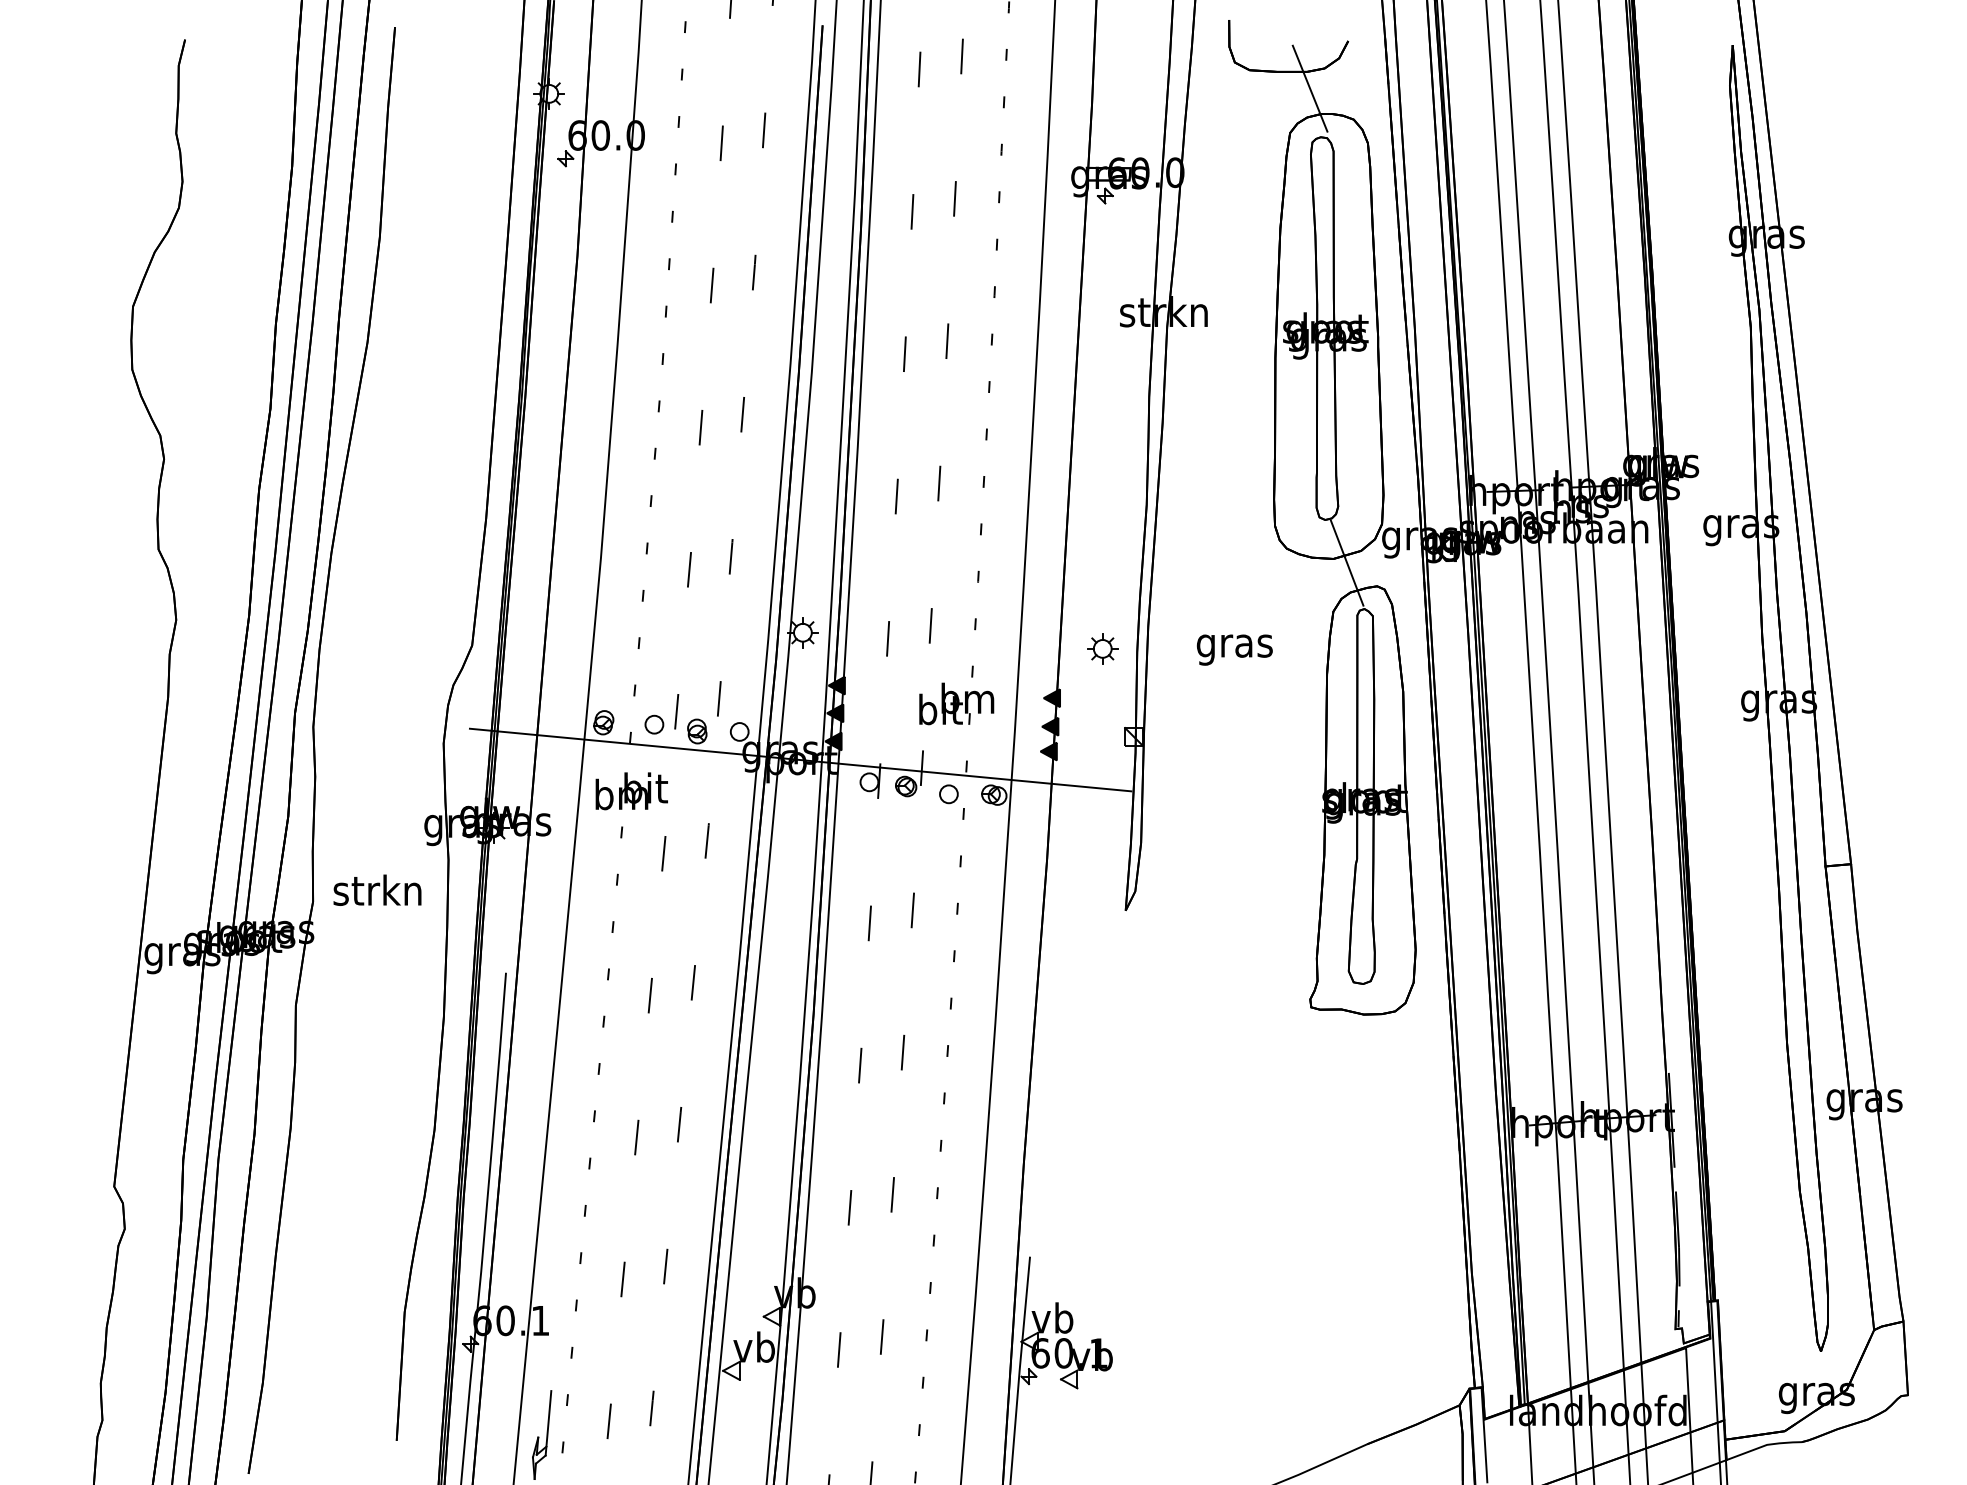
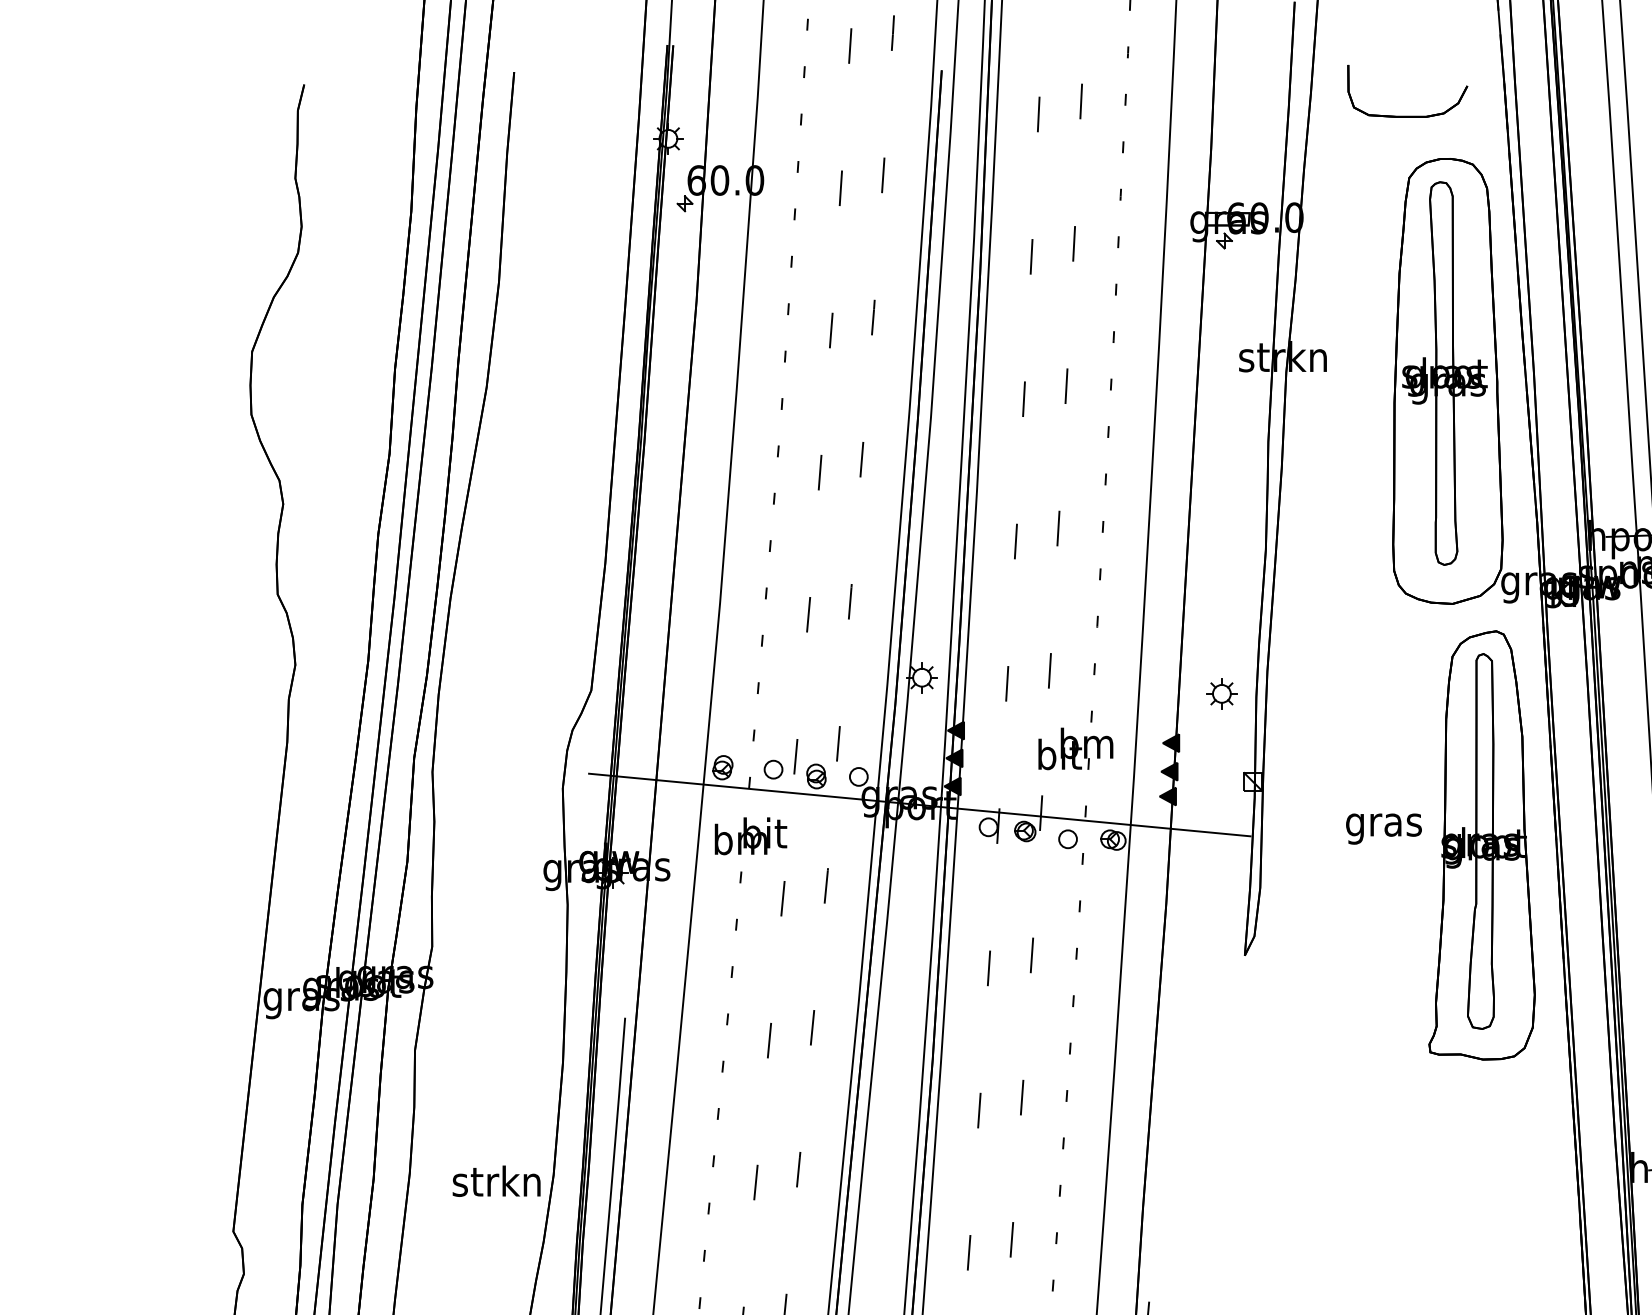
line: (1309, 88) -> (1428, 133), removed
line: (1346, 562) -> (1465, 607), removed
text: (1234, 649) -> (1383, 828), moved
text: (377, 889) -> (496, 1180), moved

